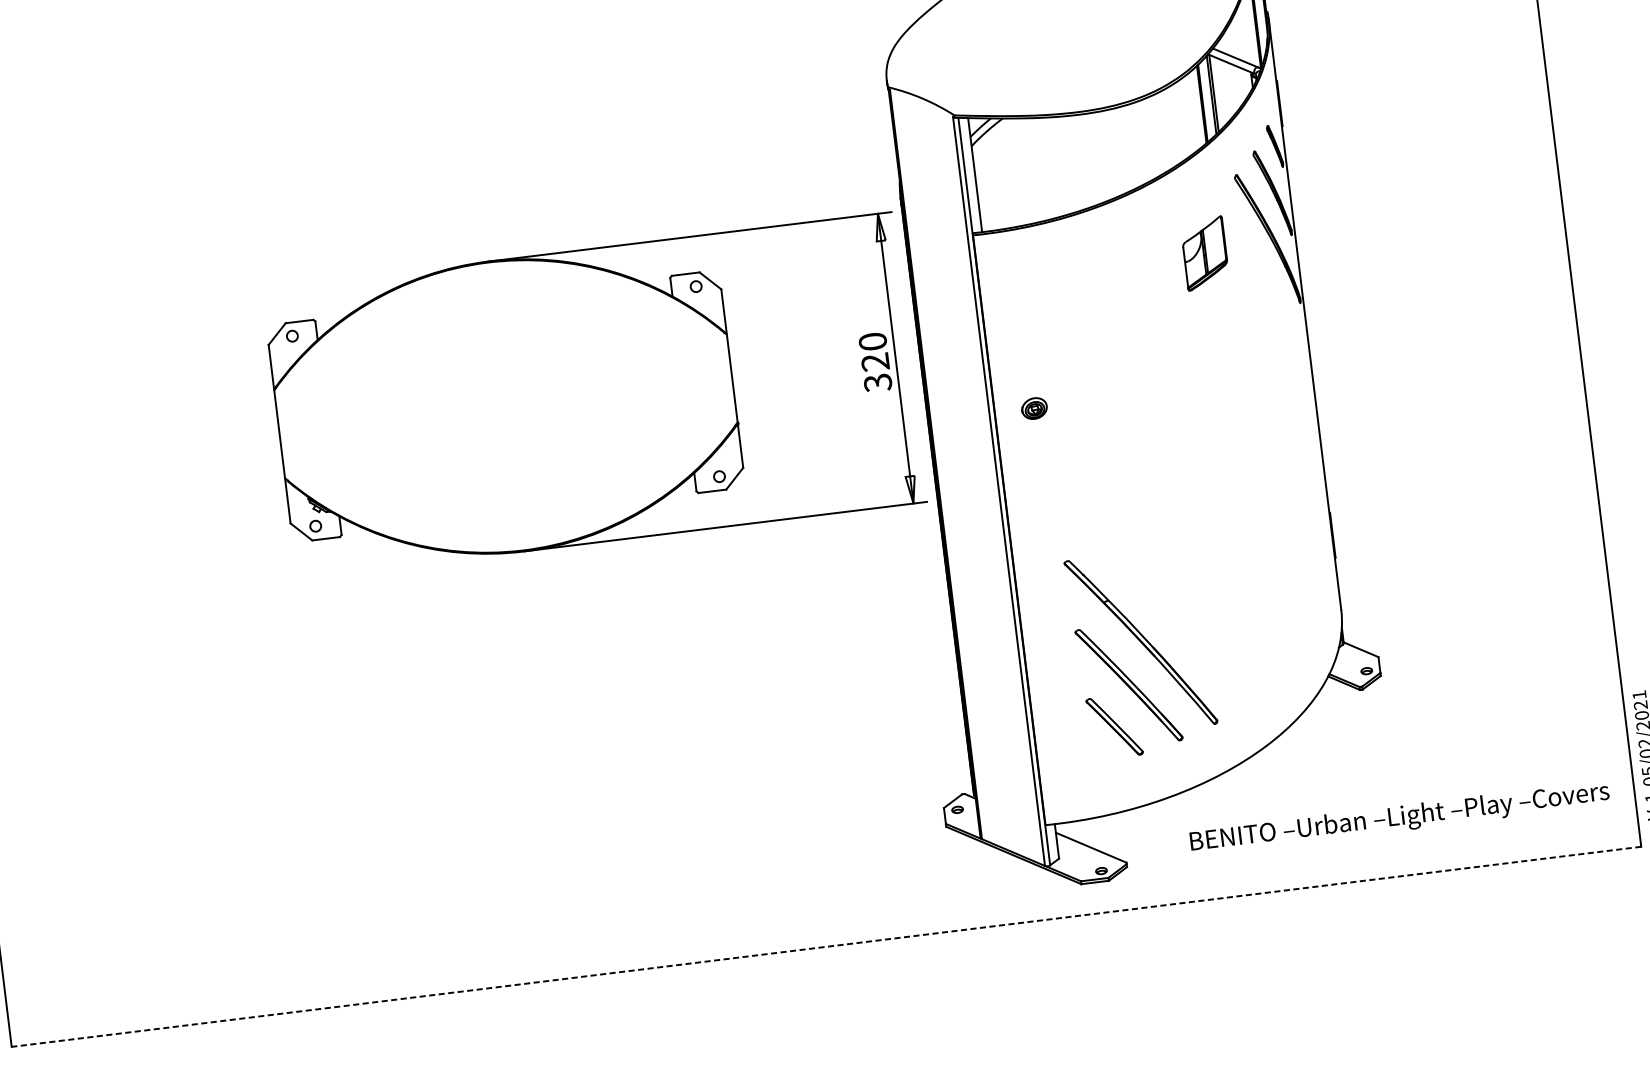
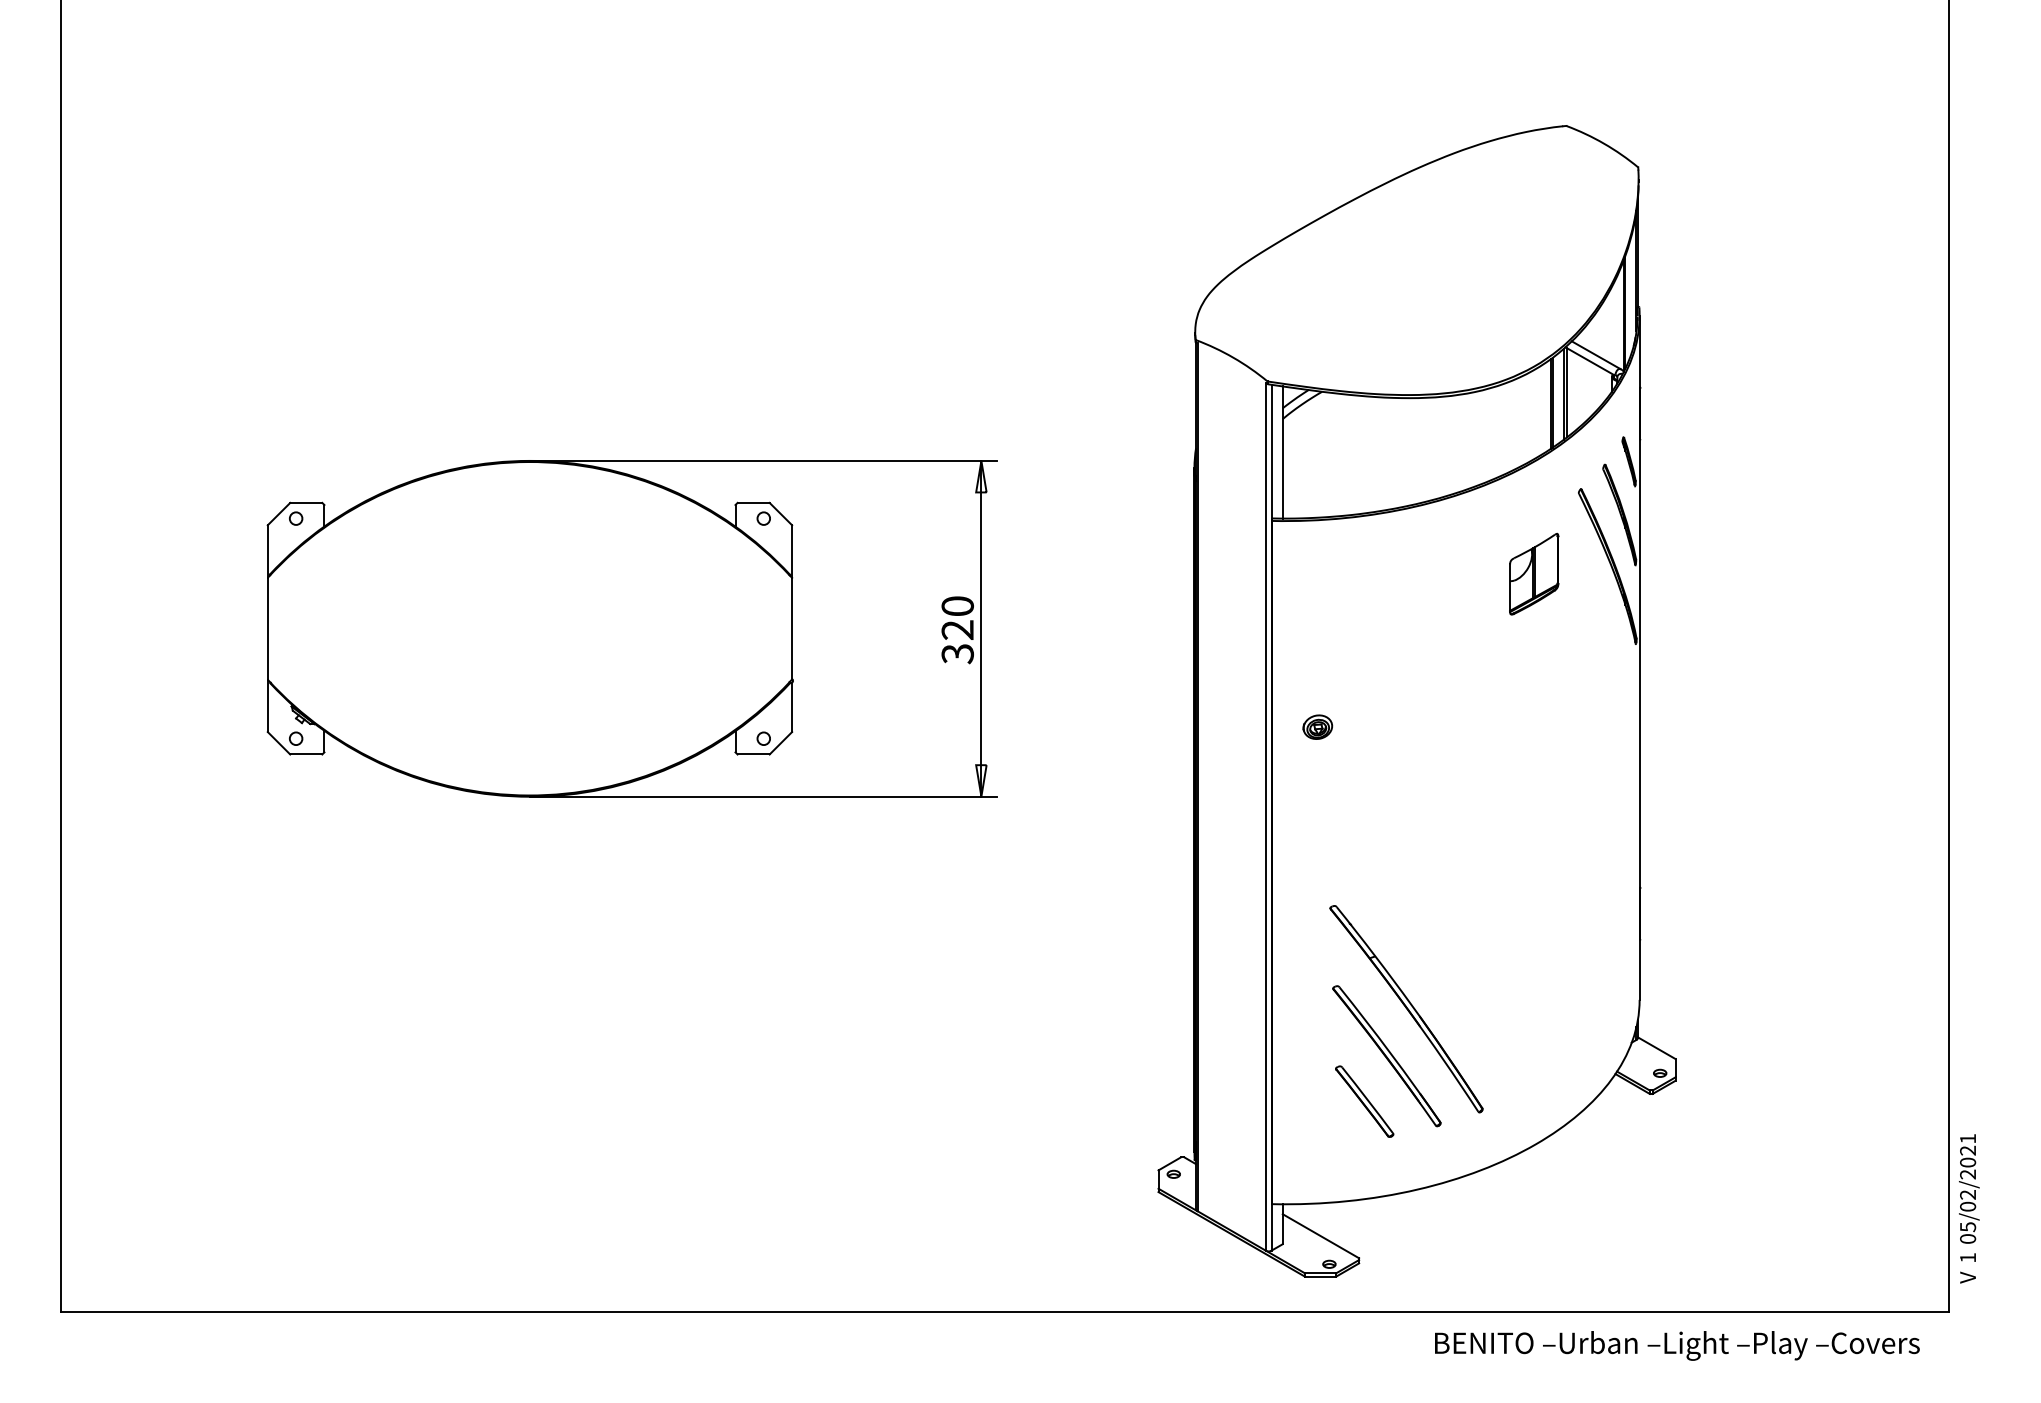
part: (593, 395) -> (631, 628), moved
text: (1399, 817) -> (1677, 1345), moved
line: (826, 947) -> (1004, 1312), dashed -> solid

